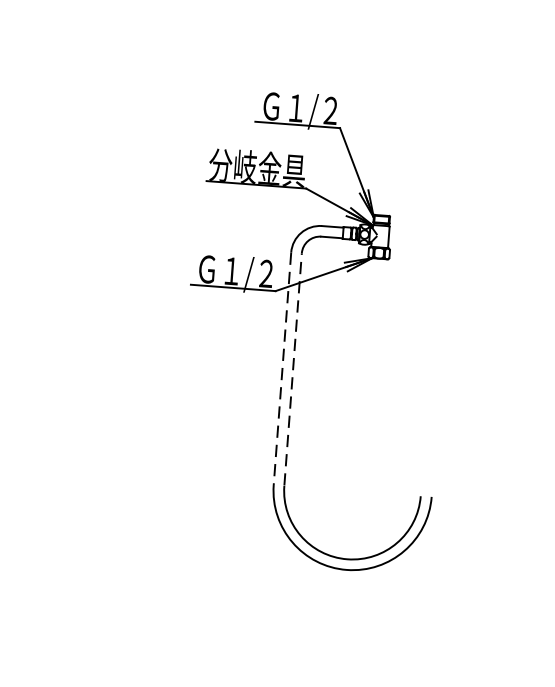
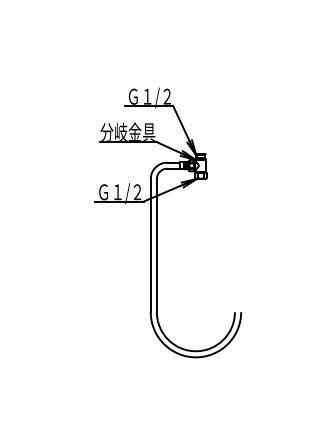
line: (282, 368) -> (150, 245), dashed -> solid
line: (292, 369) -> (156, 245), dashed -> solid

